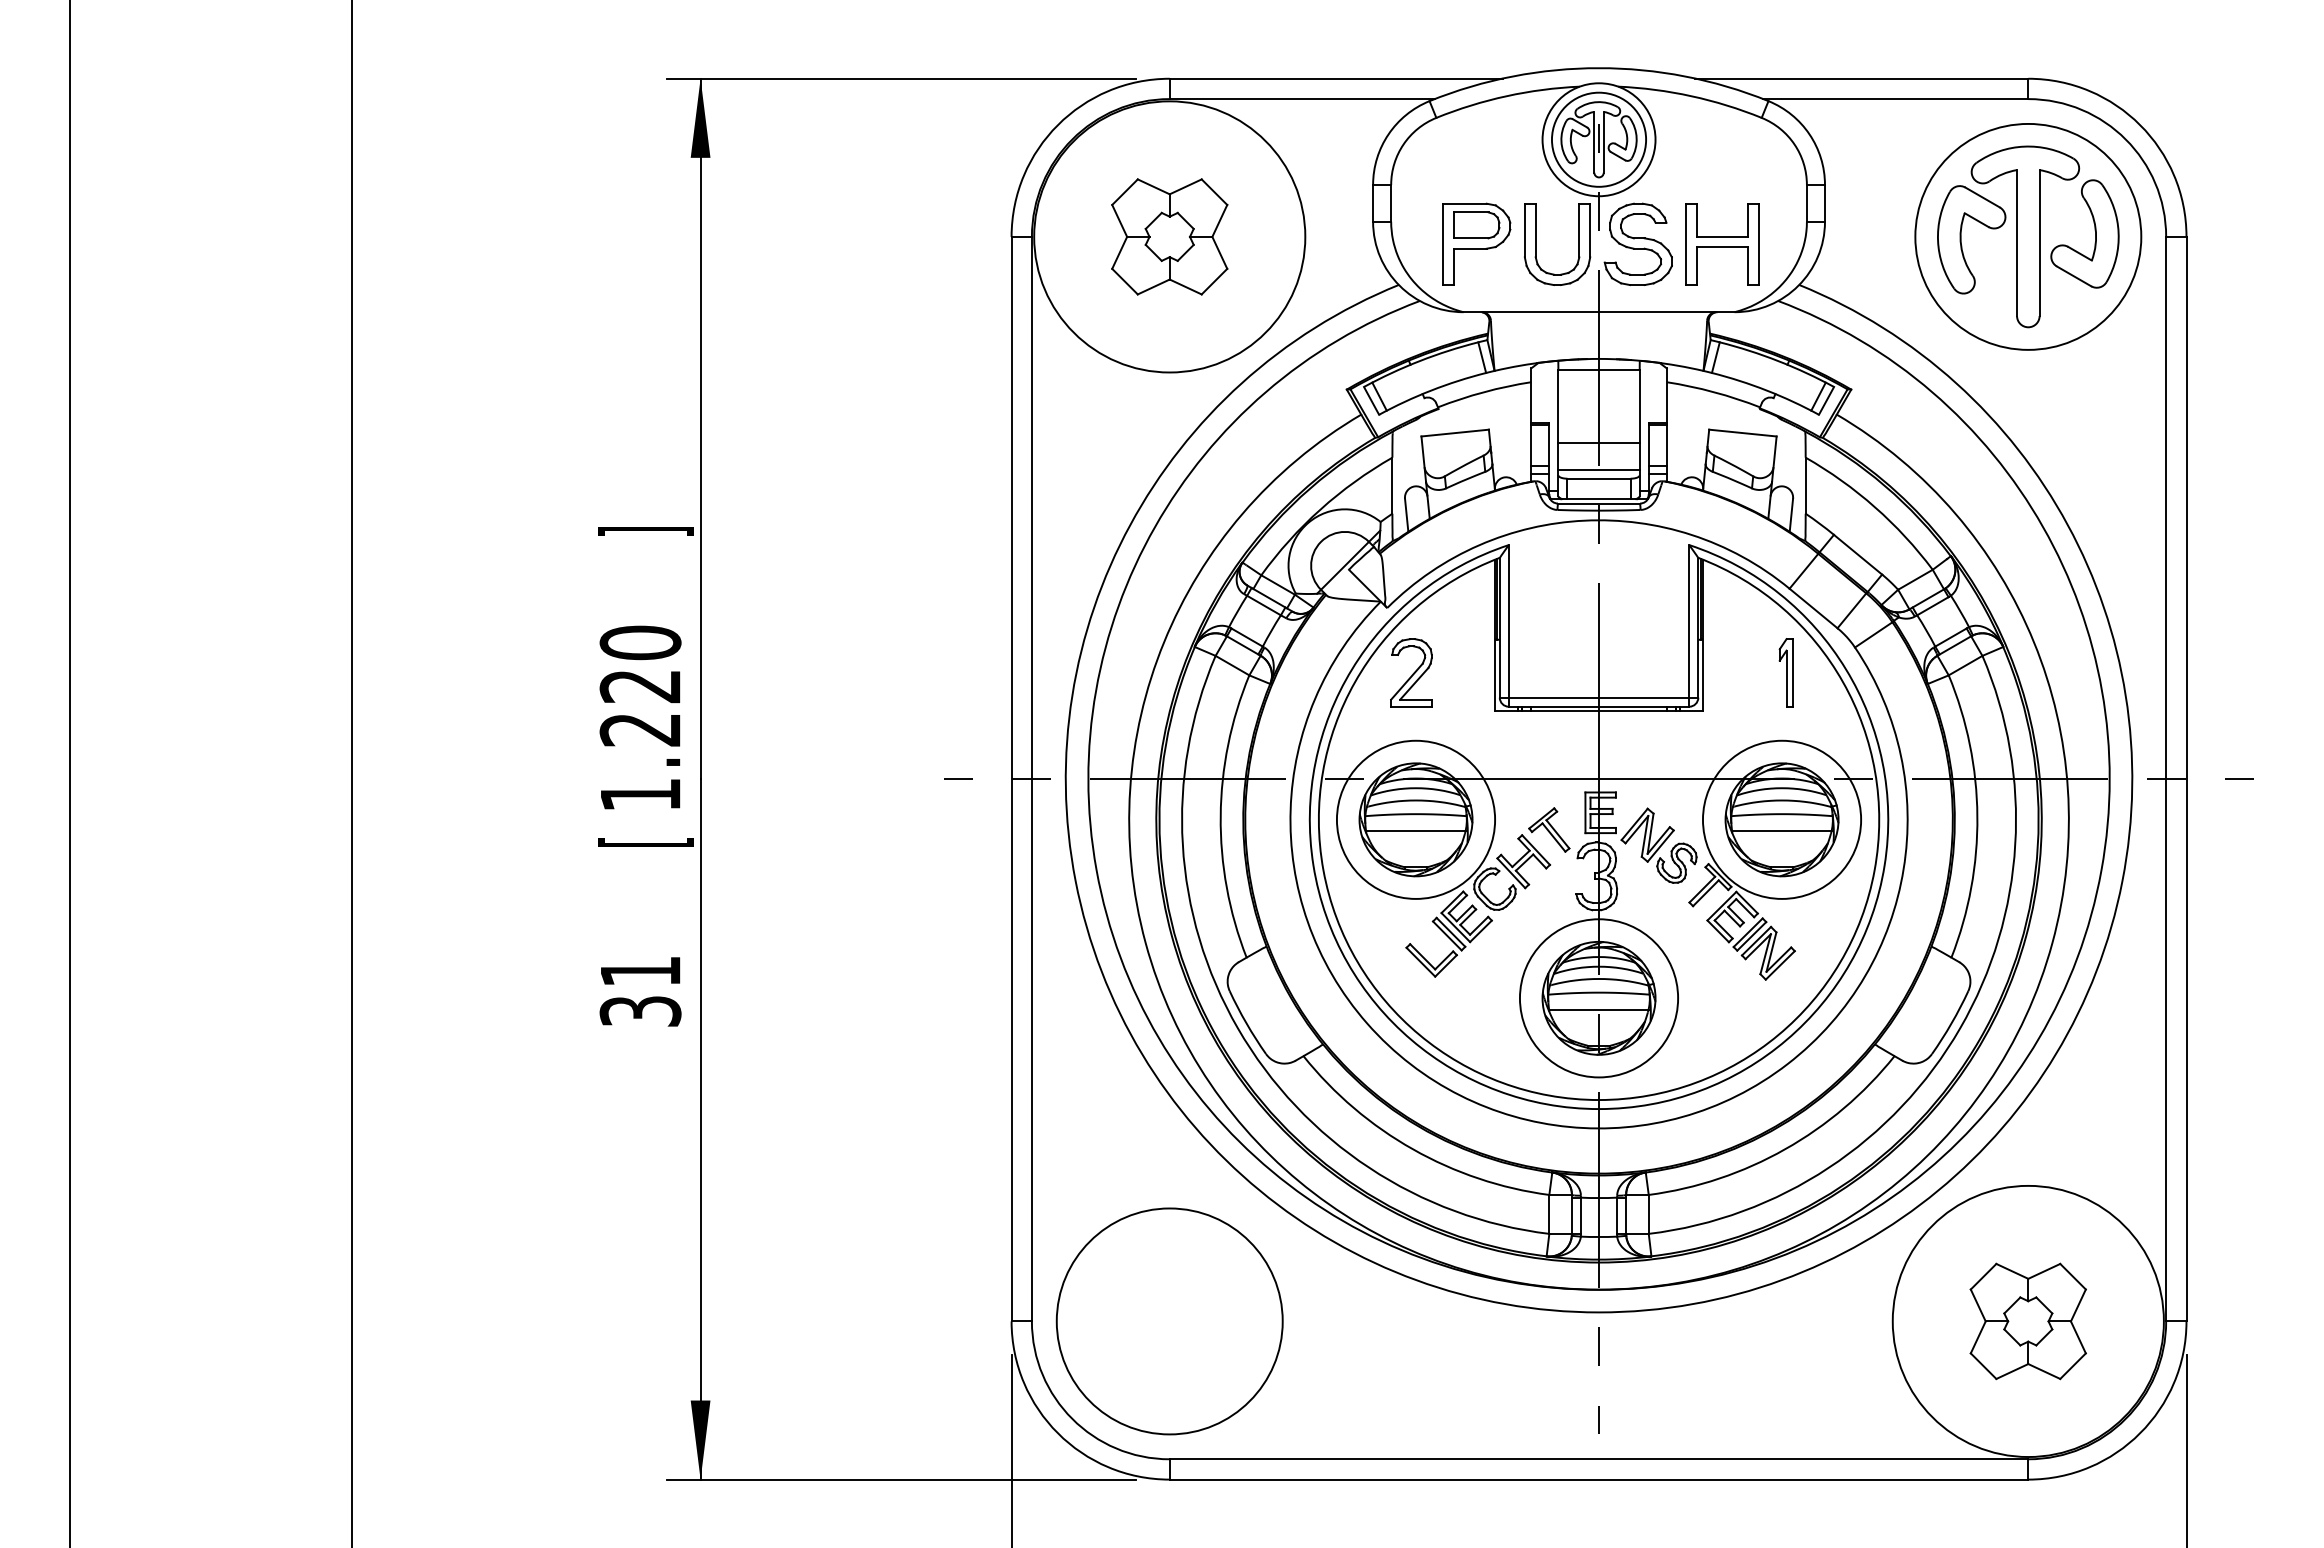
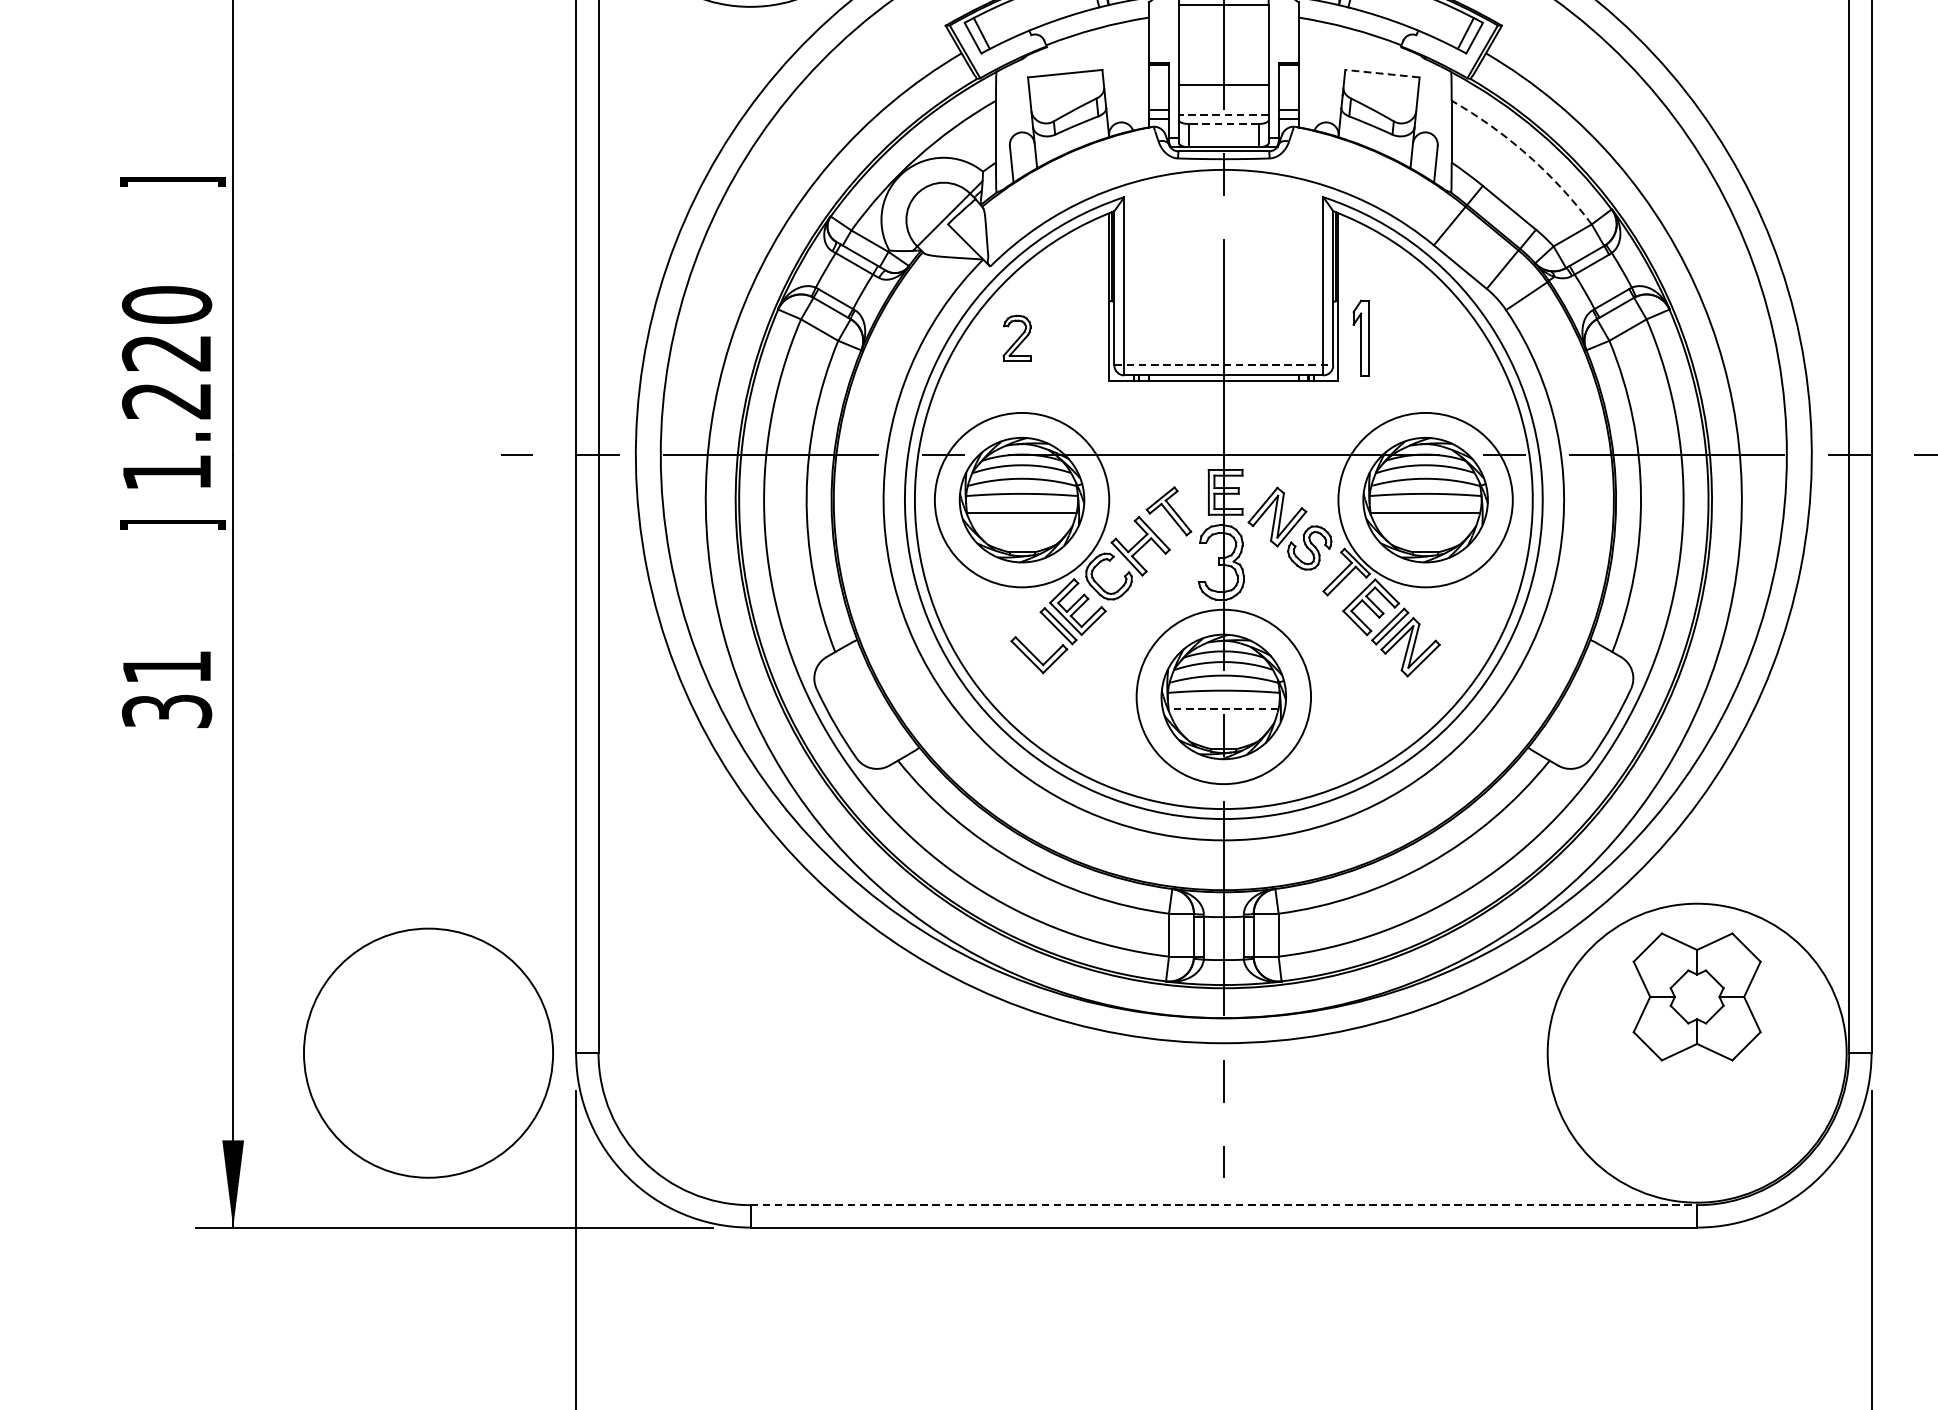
line: (1742, 433) -> (1382, 74), solid -> dashed
line: (1599, 470) -> (1224, 114), solid -> dashed
line: (1599, 478) -> (1224, 123), solid -> dashed
arc: (1874, 507) -> (1527, 155), solid -> dashed
part: (1411, 672) -> (1017, 337), size x0.6
part: (1785, 672) -> (1359, 337), moved
line: (1599, 697) -> (1224, 365), solid -> dashed
text: (645, 842) -> (172, 525), [ -> ]
line: (1598, 1009) -> (1223, 709), solid -> dashed
circle: (1169, 1321) -> (428, 1053), moved
part: (2027, 1321) -> (1696, 997), moved
line: (1599, 1459) -> (1224, 1205), solid -> dashed

